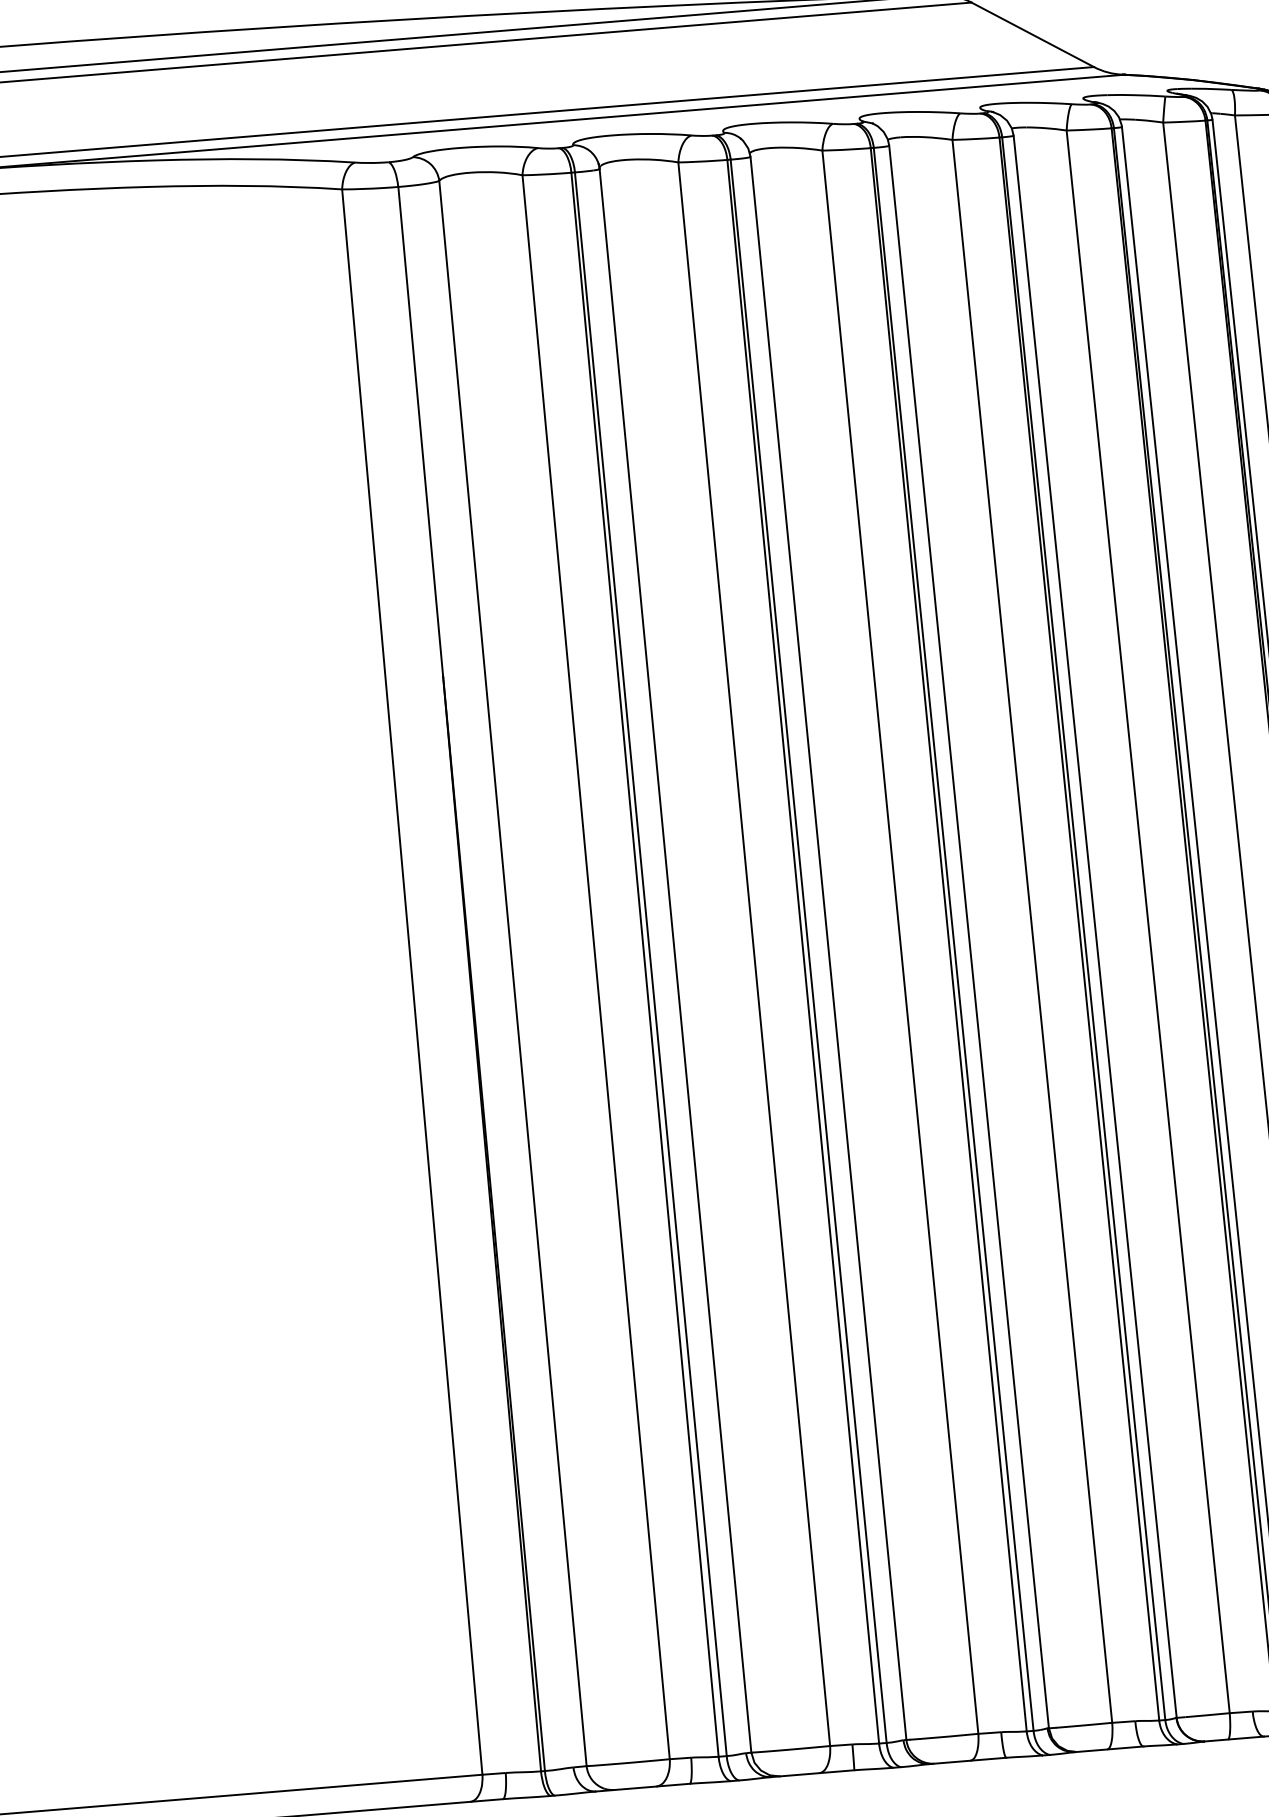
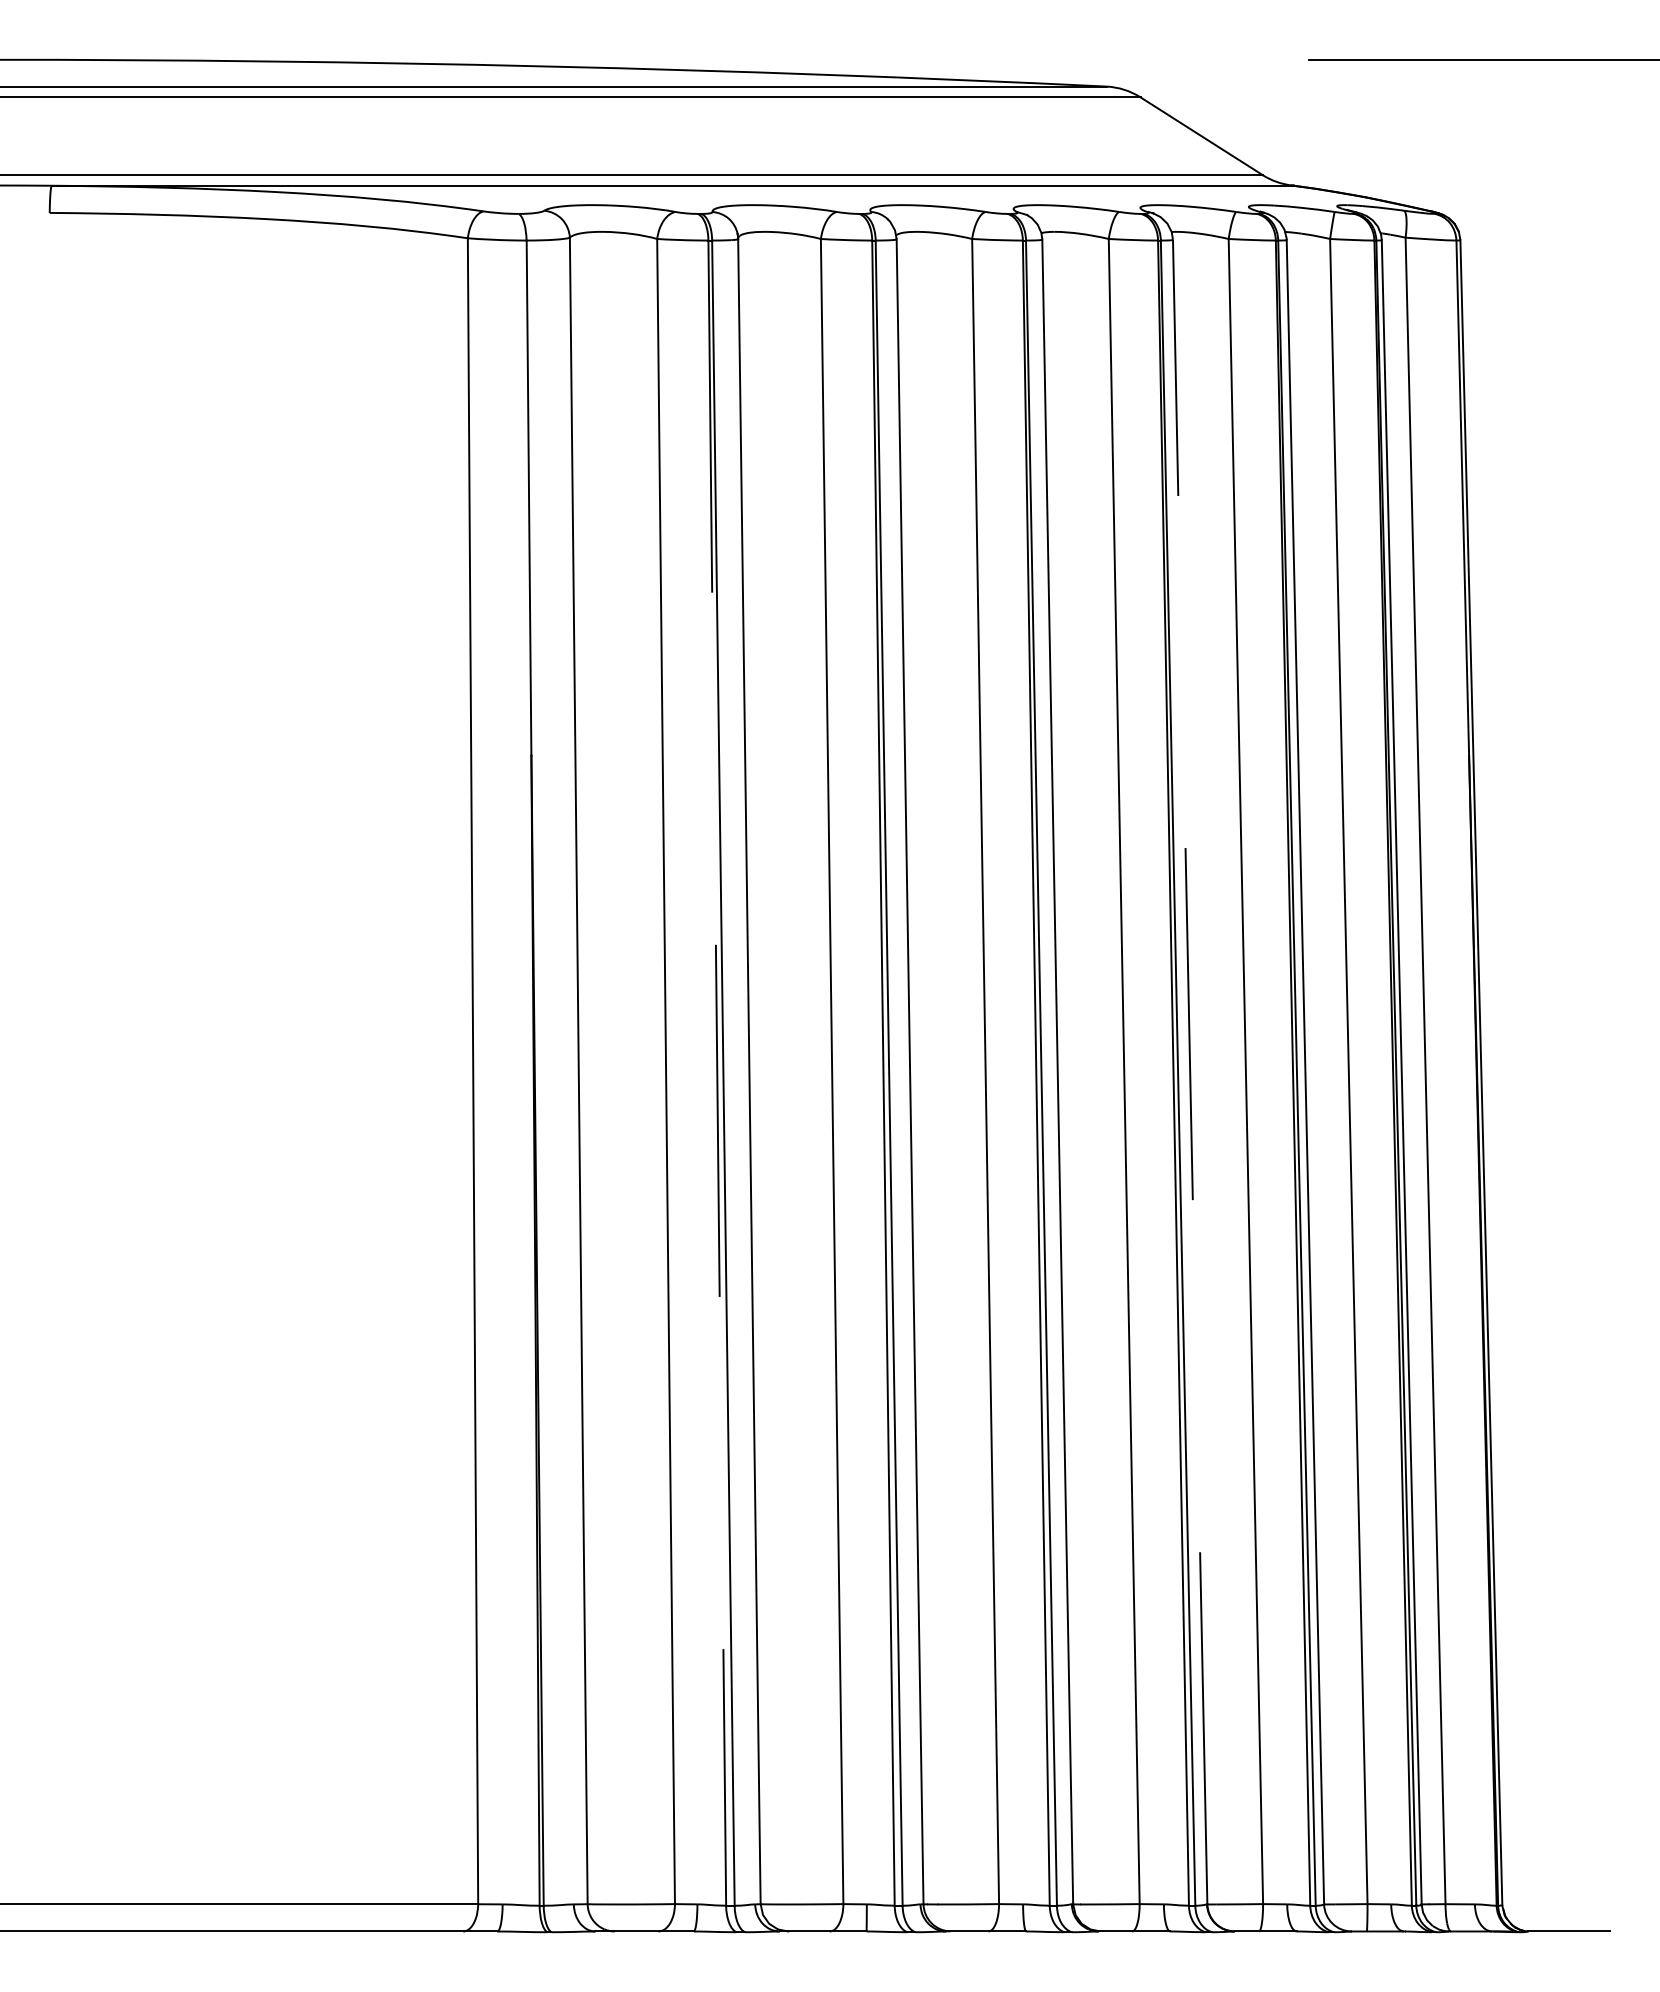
line: (1095, 926) -> (1190, 1071), solid -> dashed
line: (645, 965) -> (717, 1073), solid -> dashed

